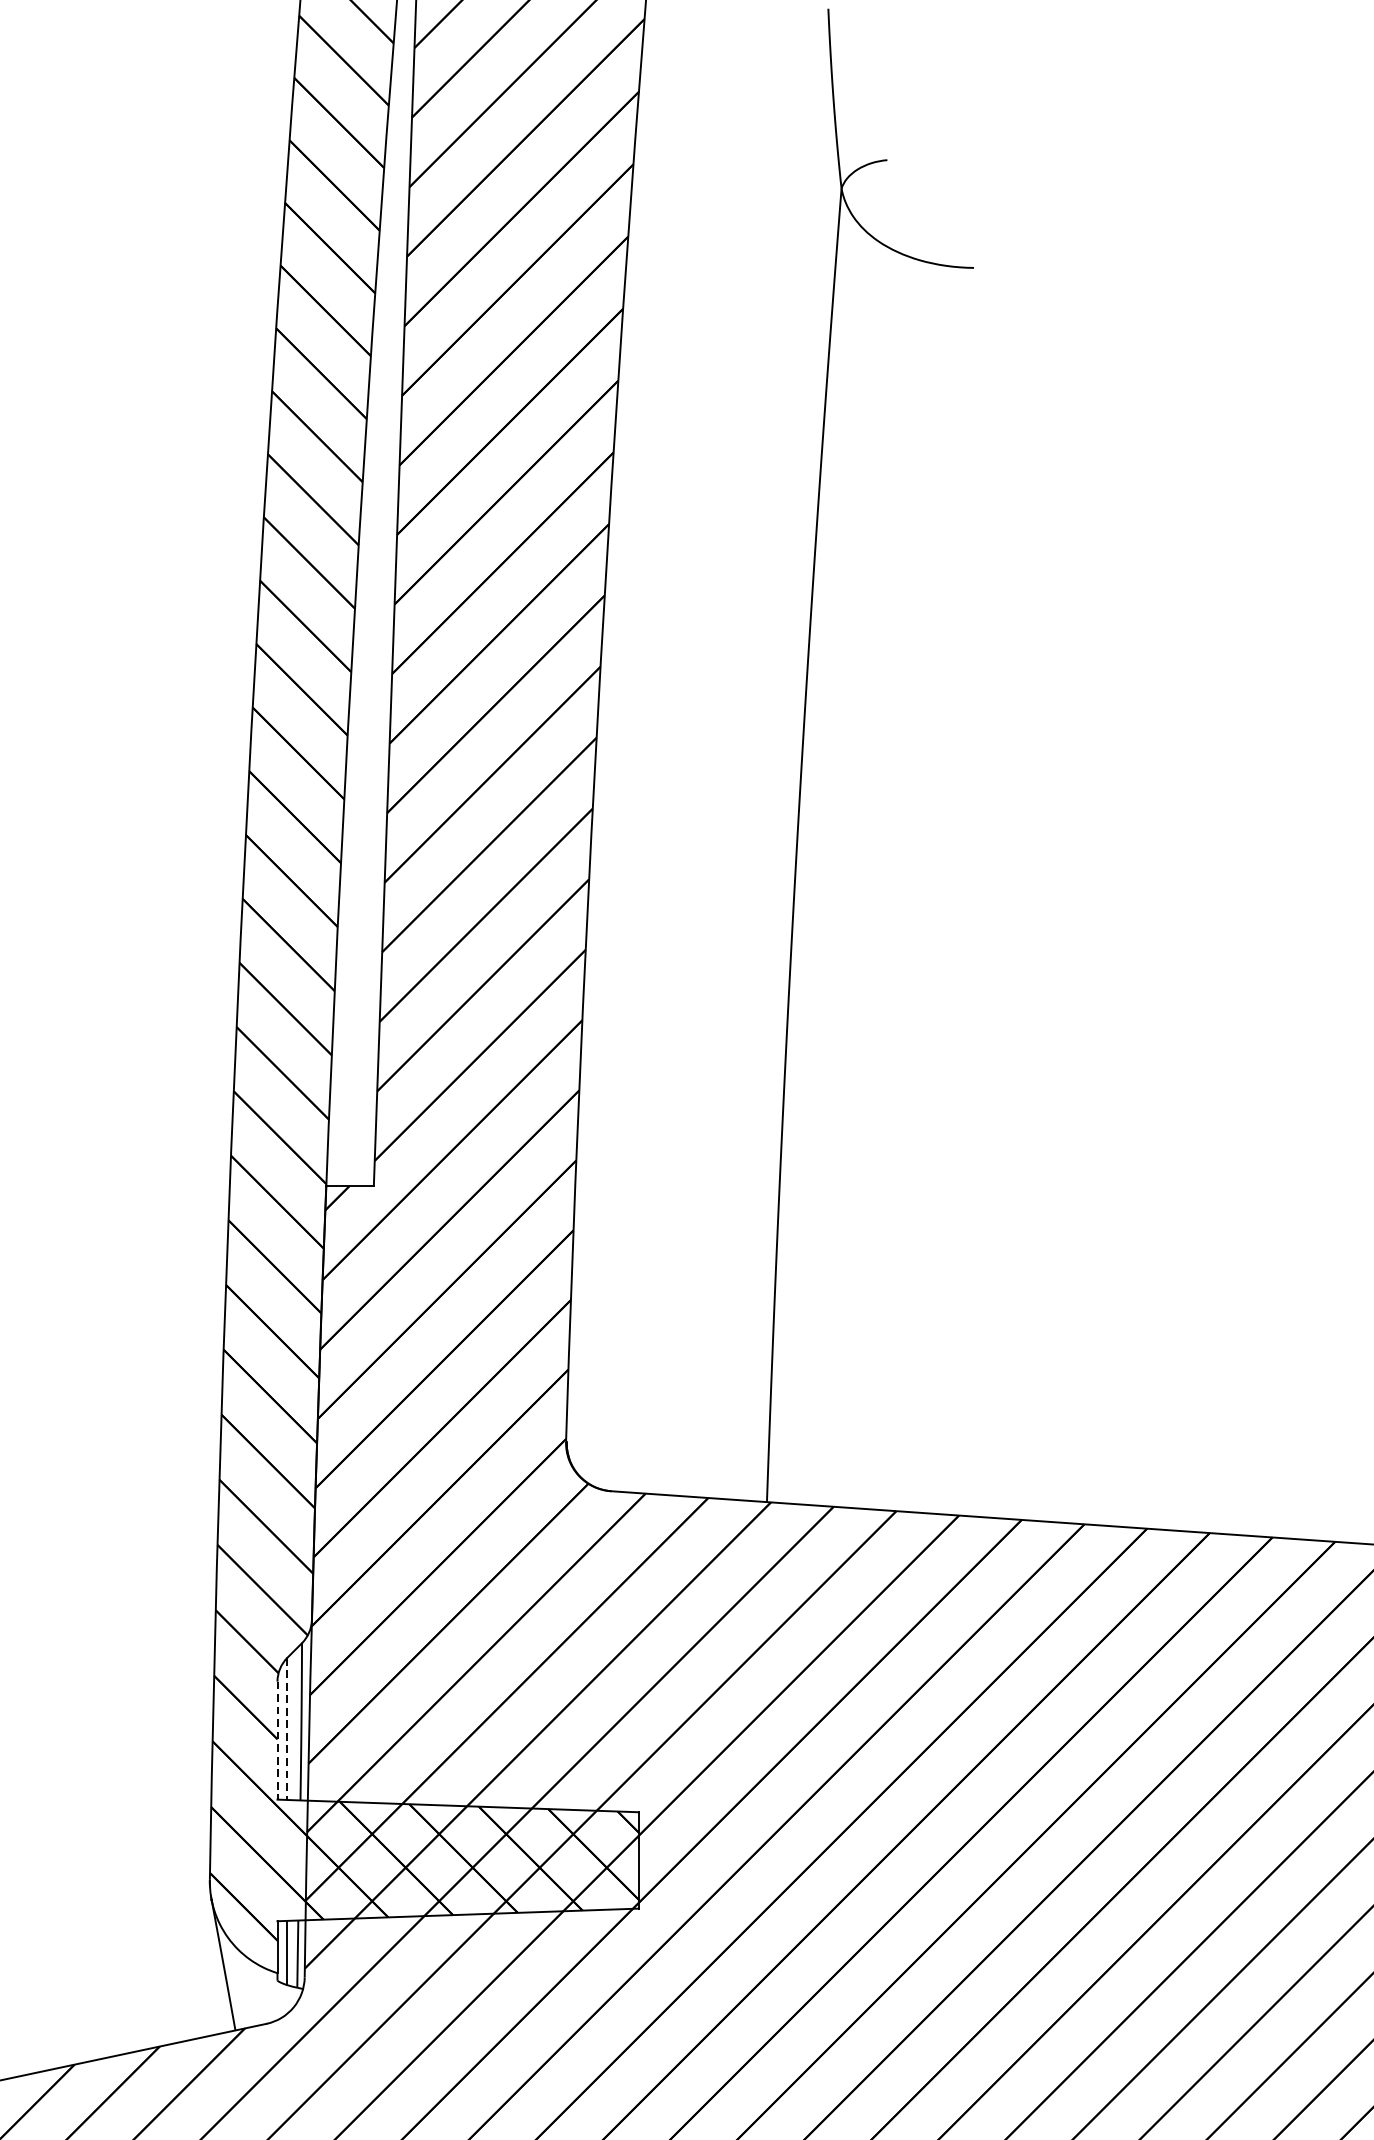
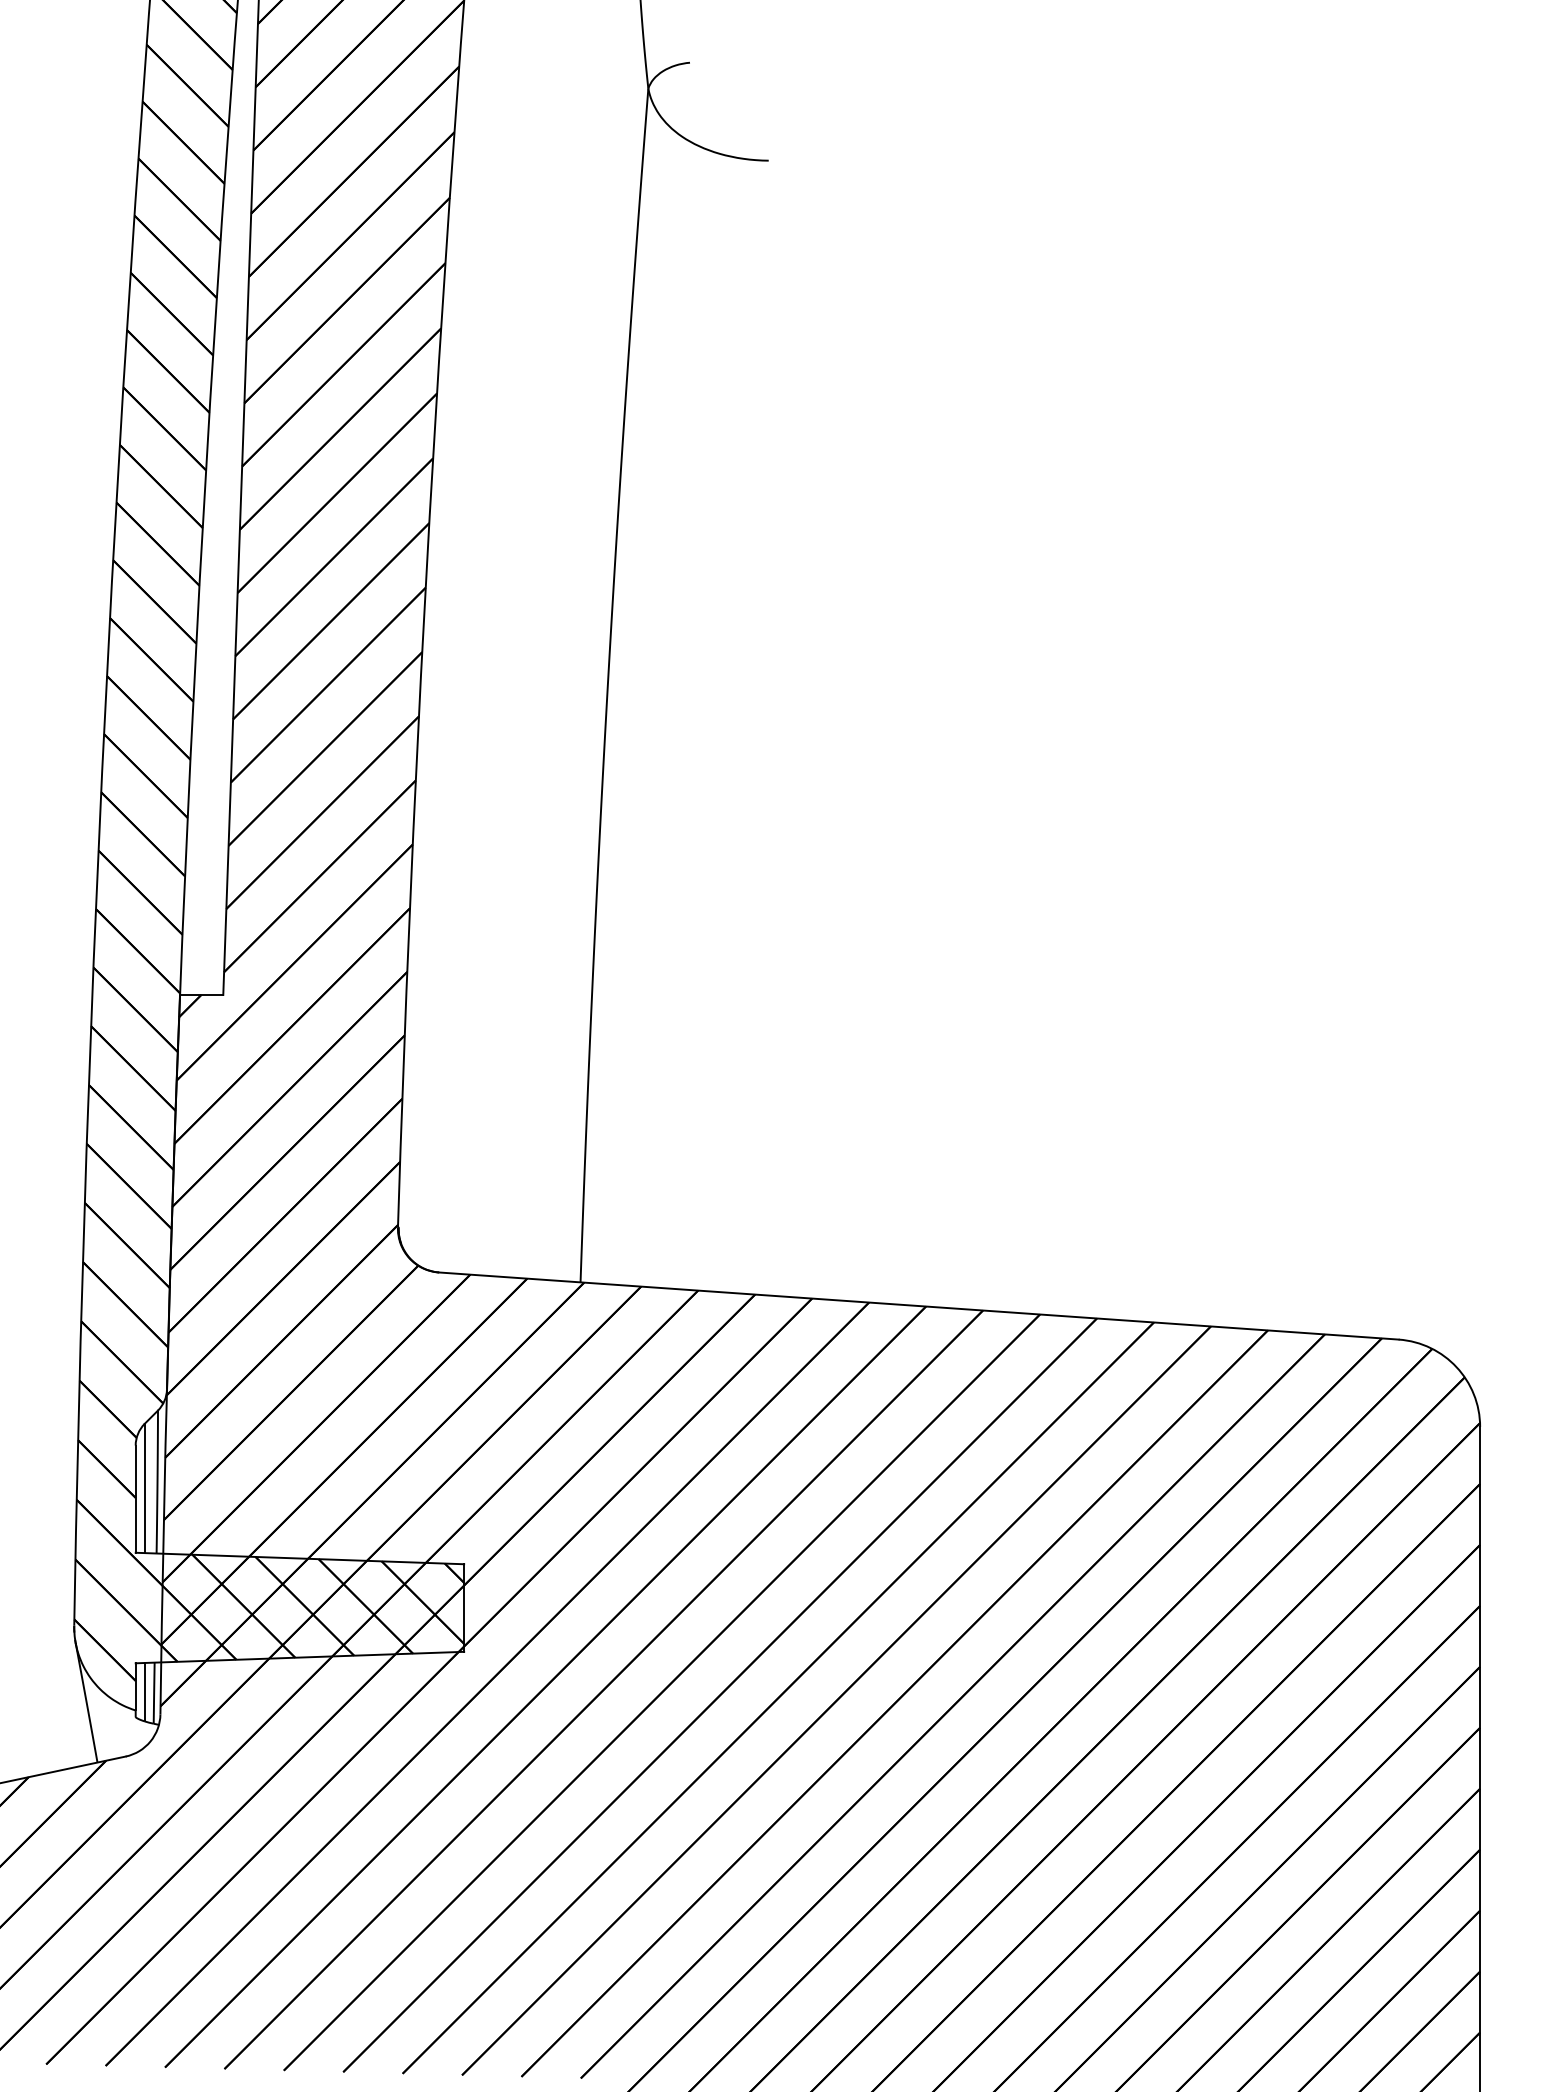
line: (287, 1728) -> (144, 1488), dashed -> solid
line: (277, 1741) -> (135, 1499), dashed -> solid

